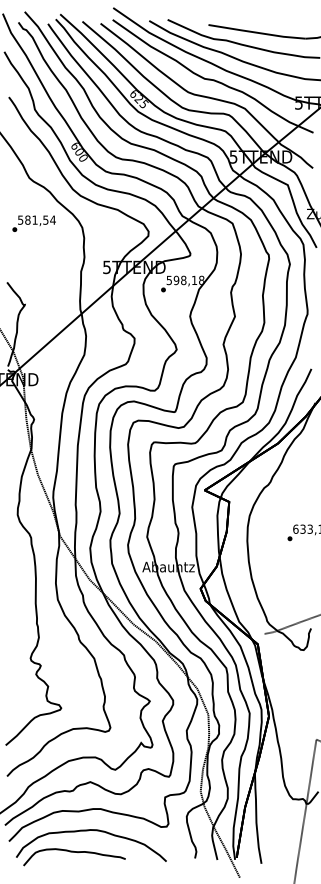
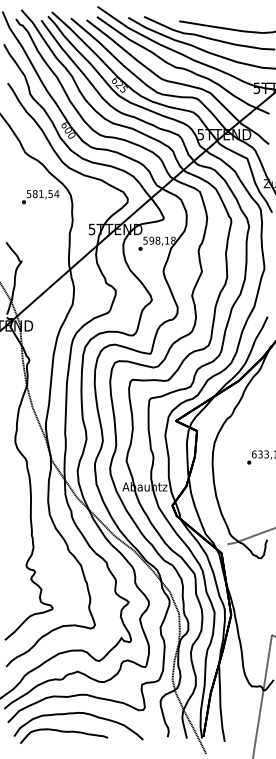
text: (33, 223) -> (40, 196), moved

